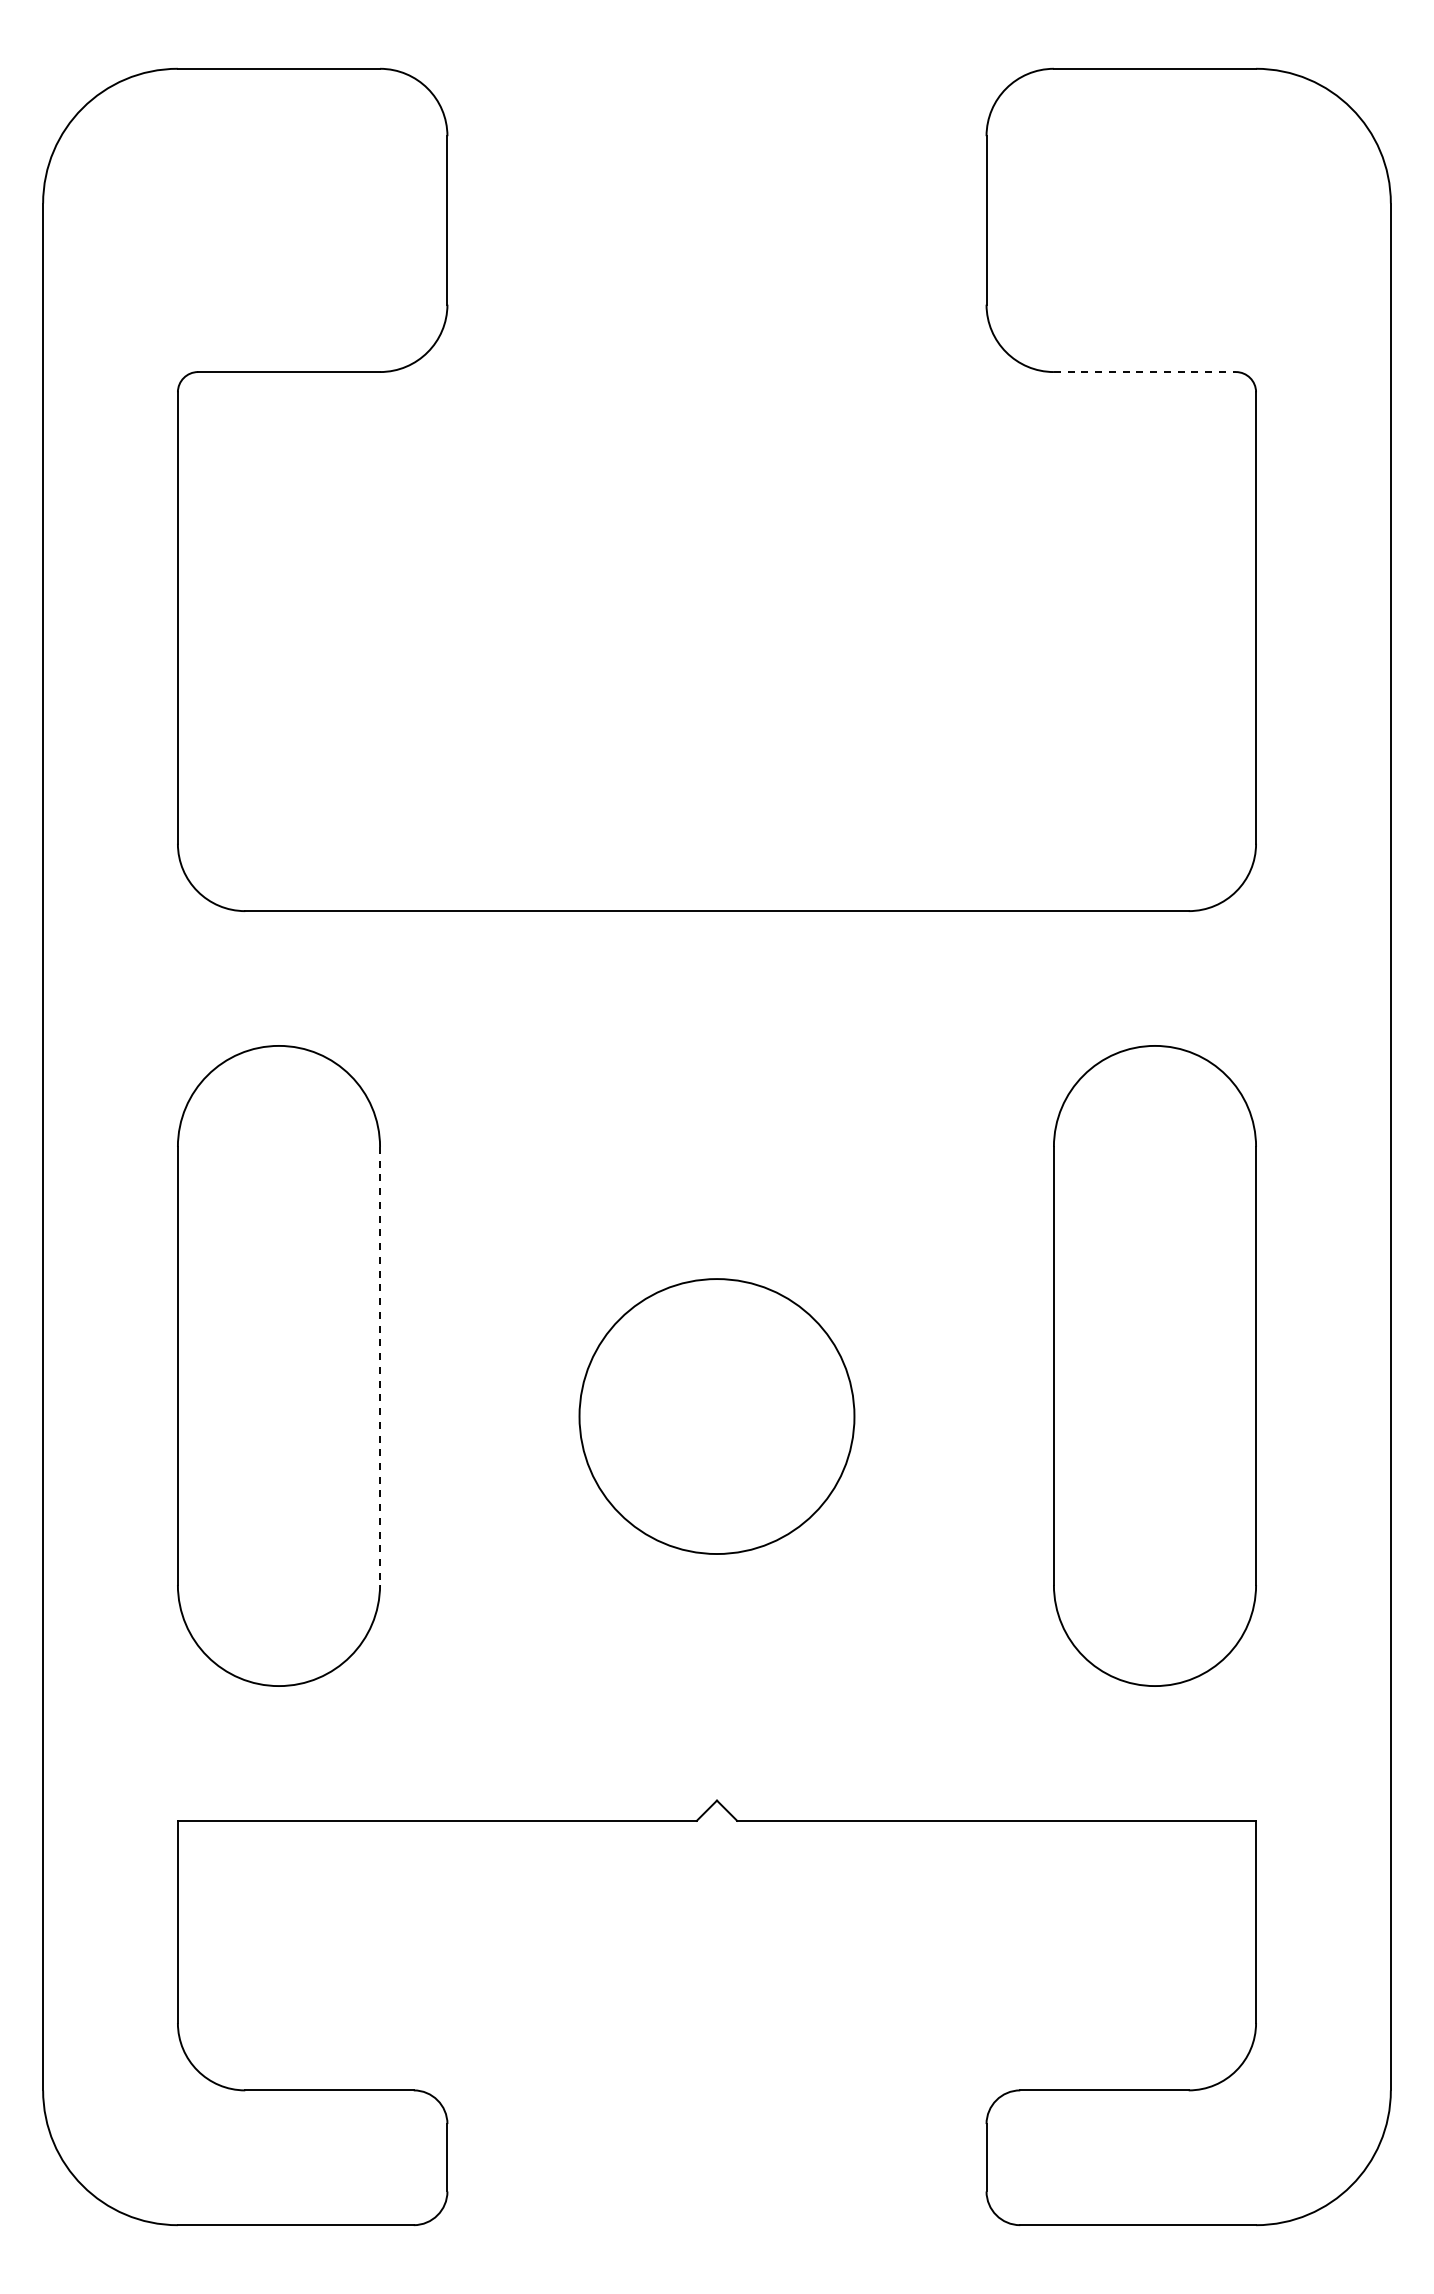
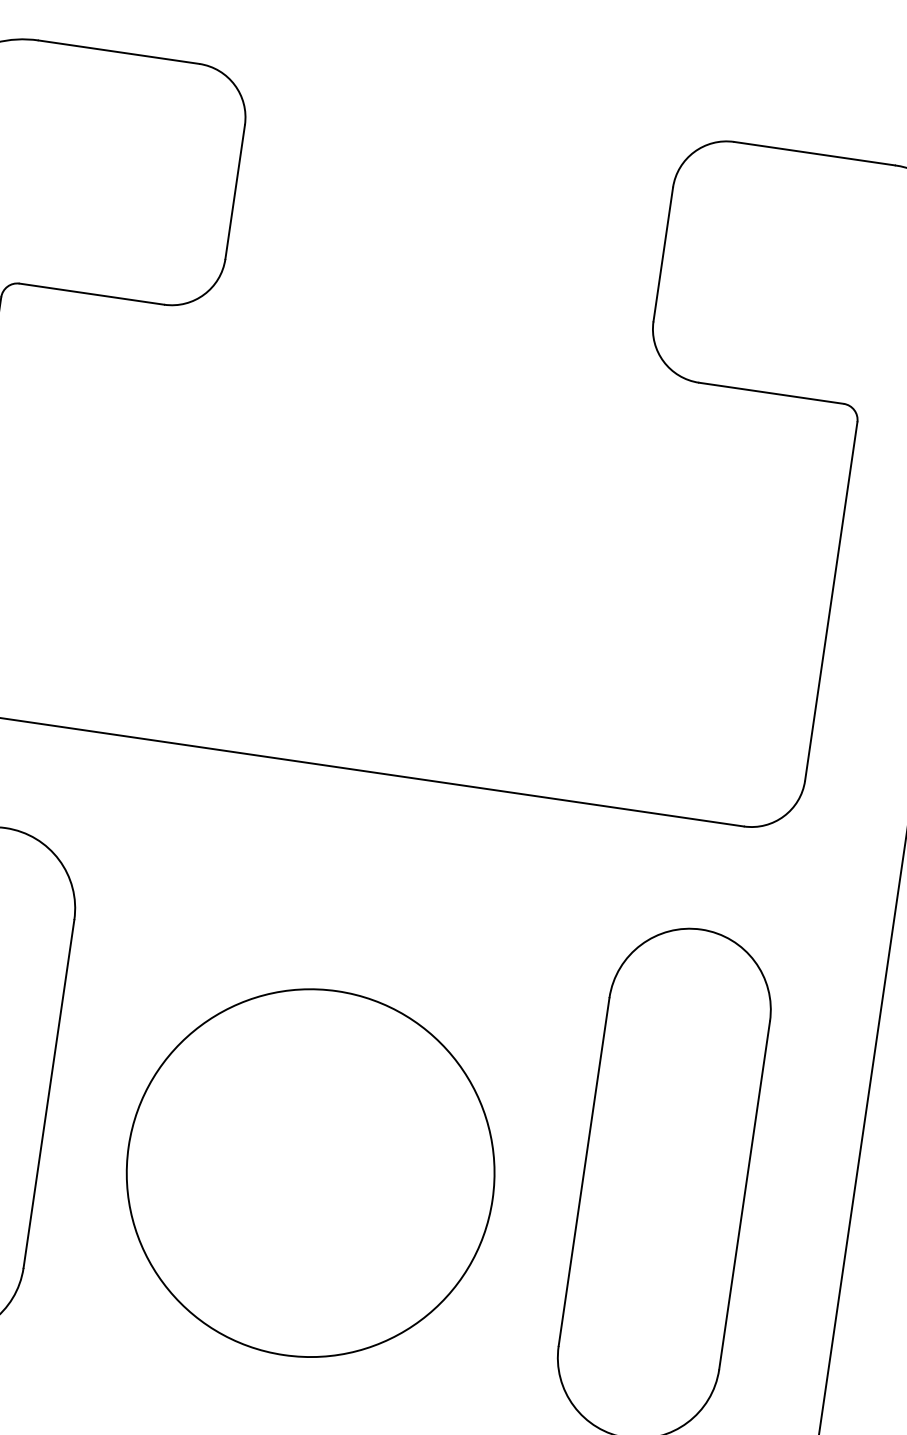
line: (1144, 372) -> (771, 393), dashed -> solid
line: (380, 1366) -> (49, 1094), dashed -> solid
circle: (716, 1416) -> (310, 1173), size x1.67

